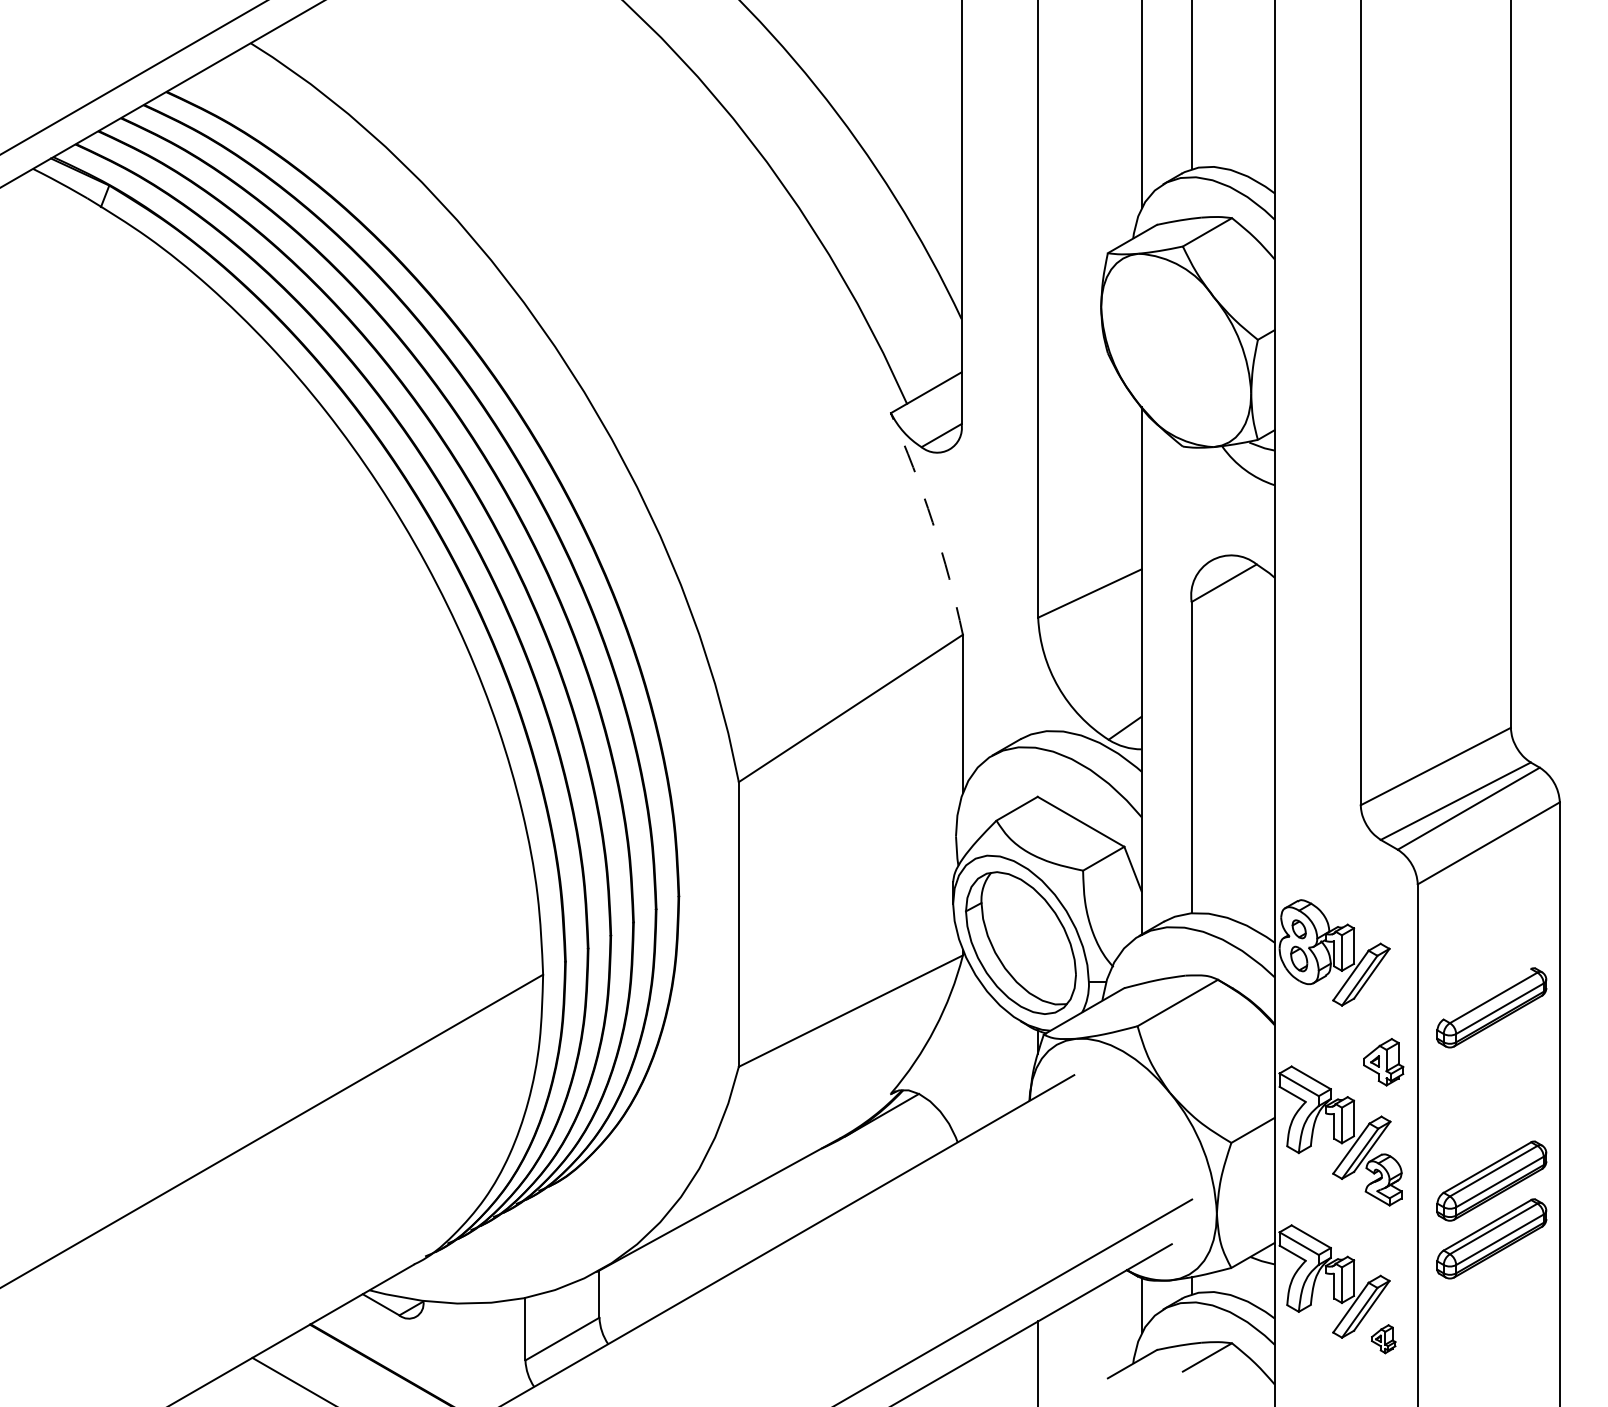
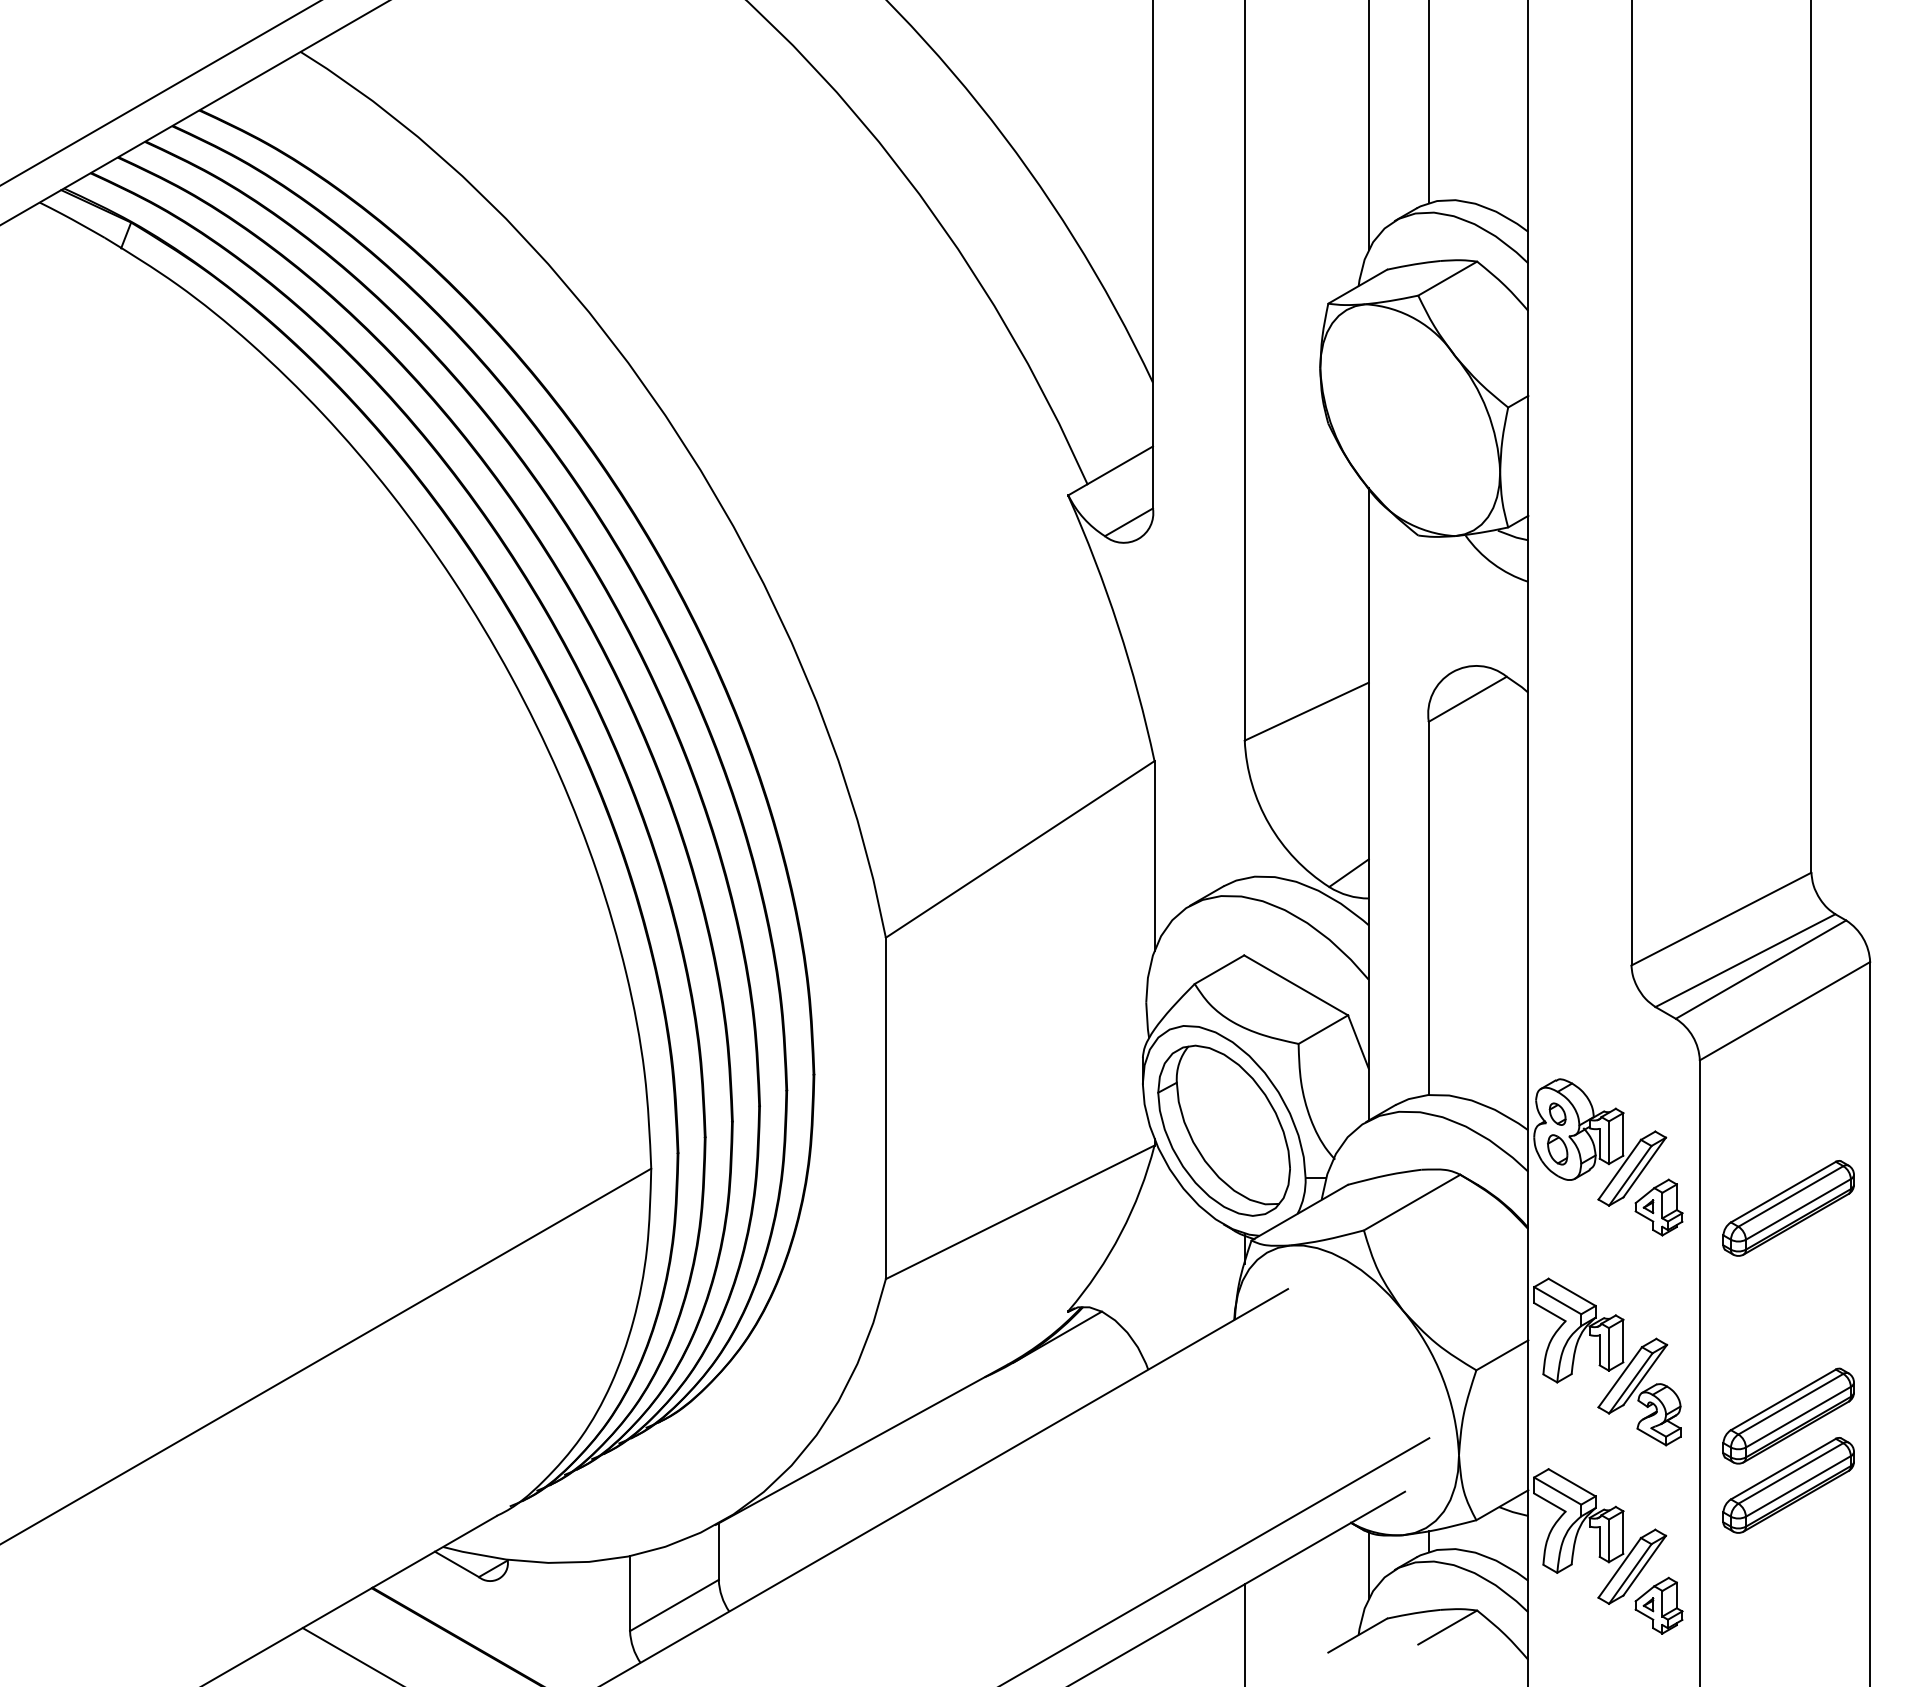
arc: (932, 522) -> (1118, 626), dashed -> solid
line: (1486, 993) -> (1782, 1191), added
part: (1383, 1062) -> (1658, 1207), moved
part: (1383, 1339) -> (1658, 1605), size x1.67

